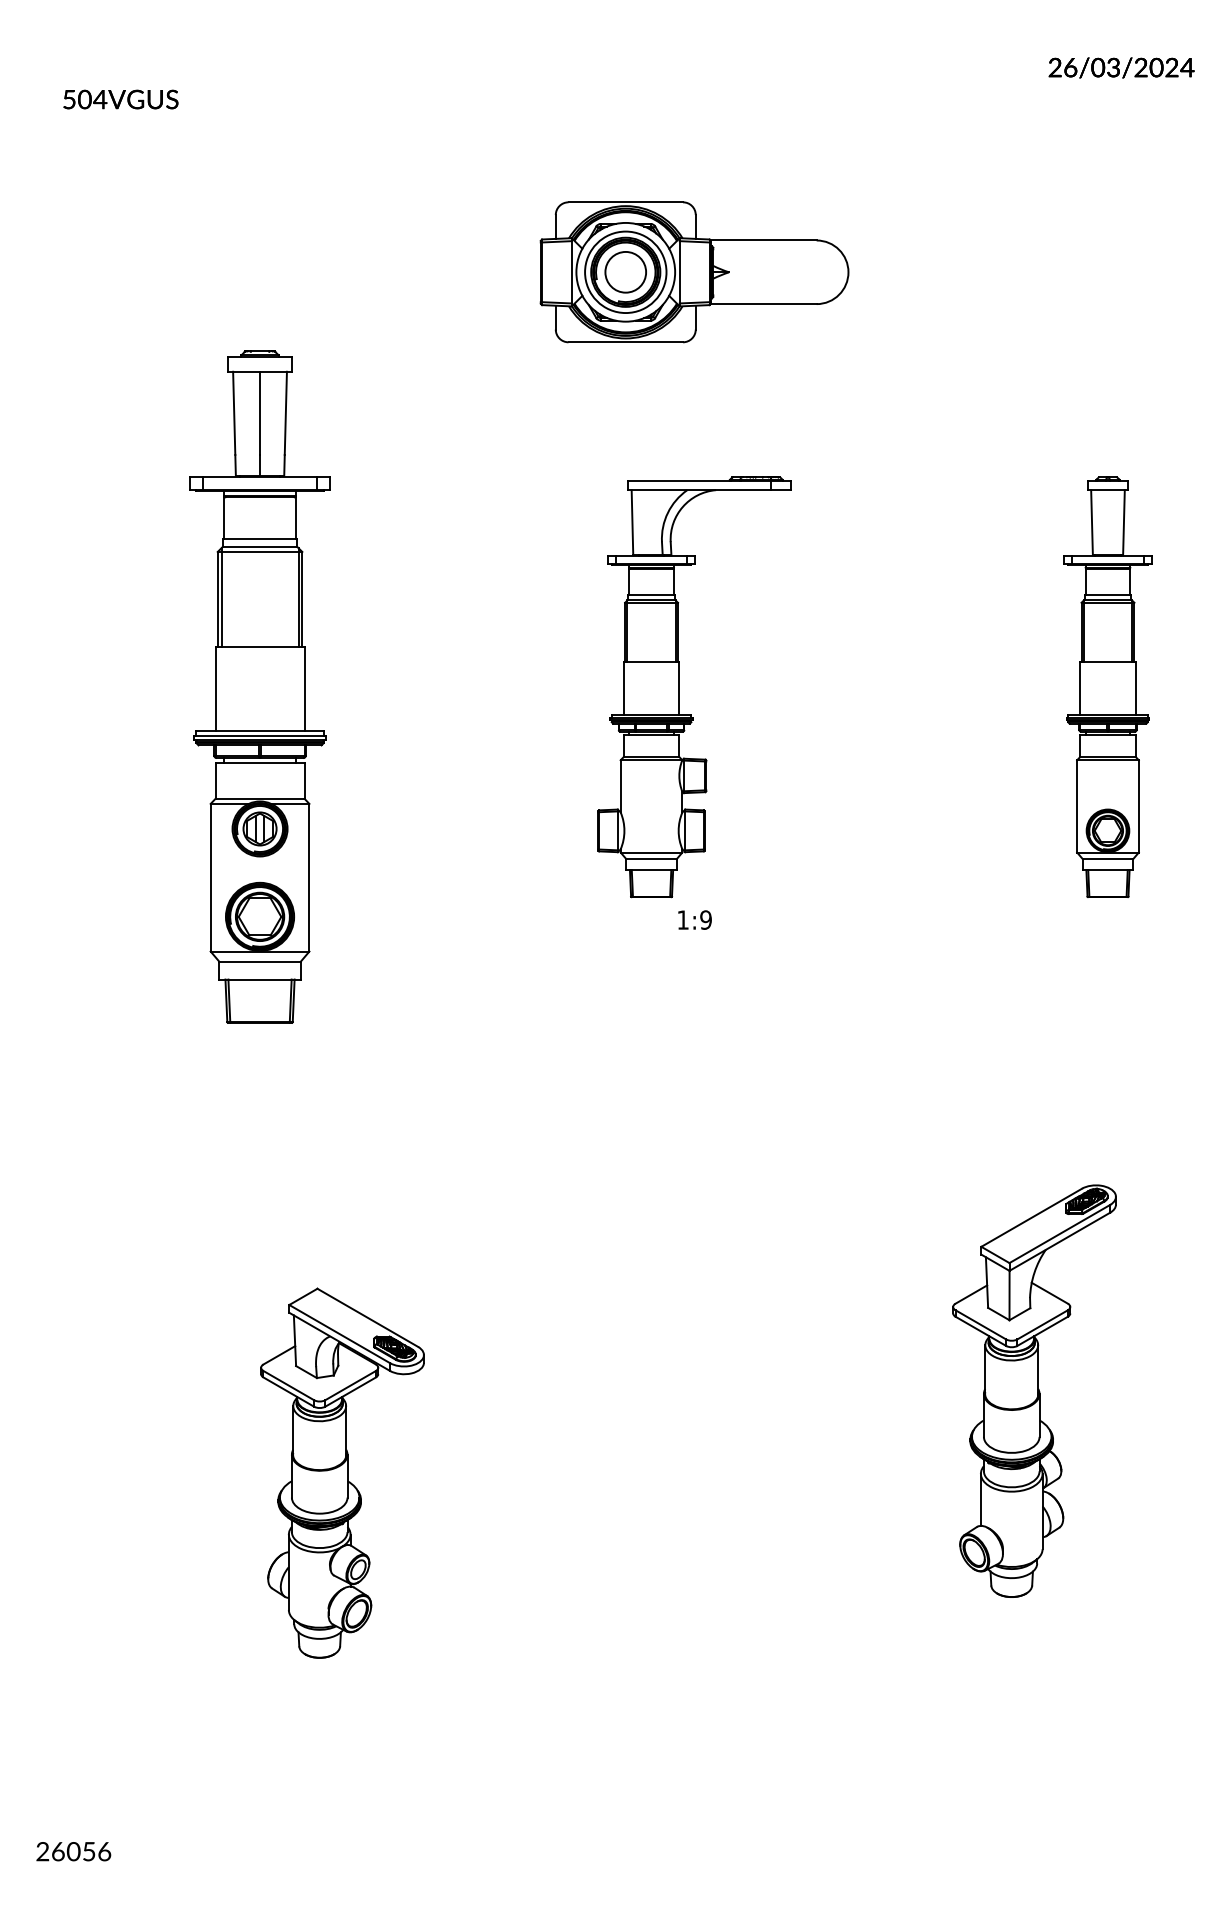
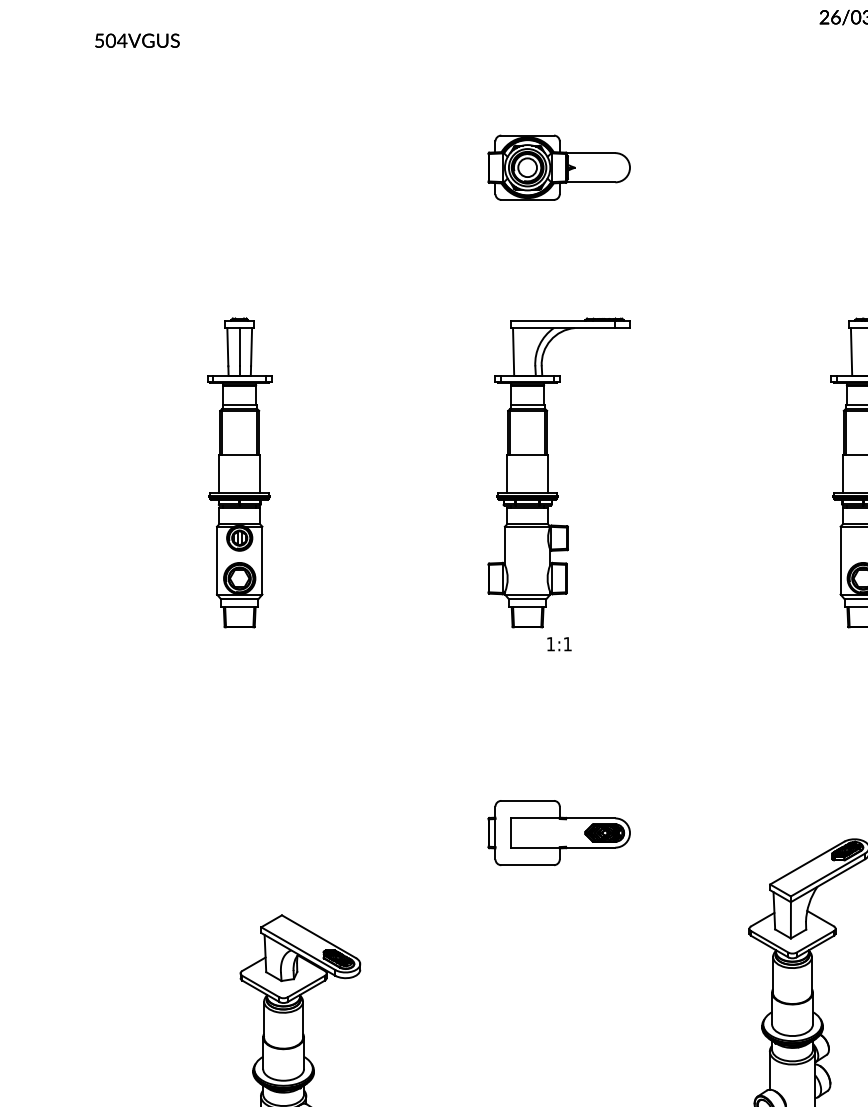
part: (694, 271) -> (559, 167), size x0.62
part: (259, 687) -> (239, 473), size x0.62
text: (705, 919) -> (567, 643), 1:9 -> 1:1
part: (694, 1176) -> (559, 832), added

